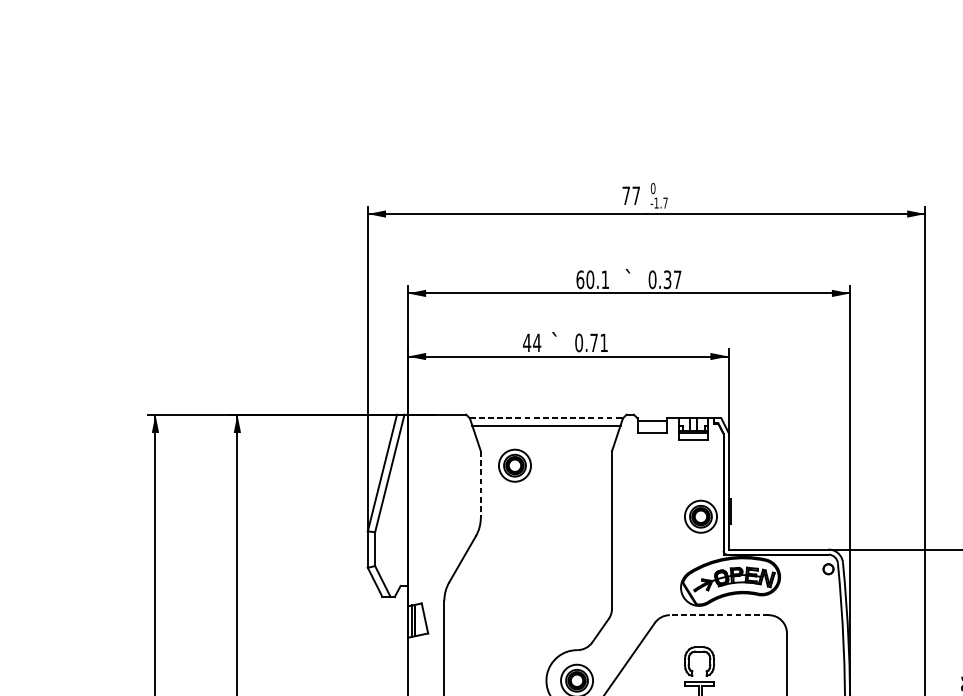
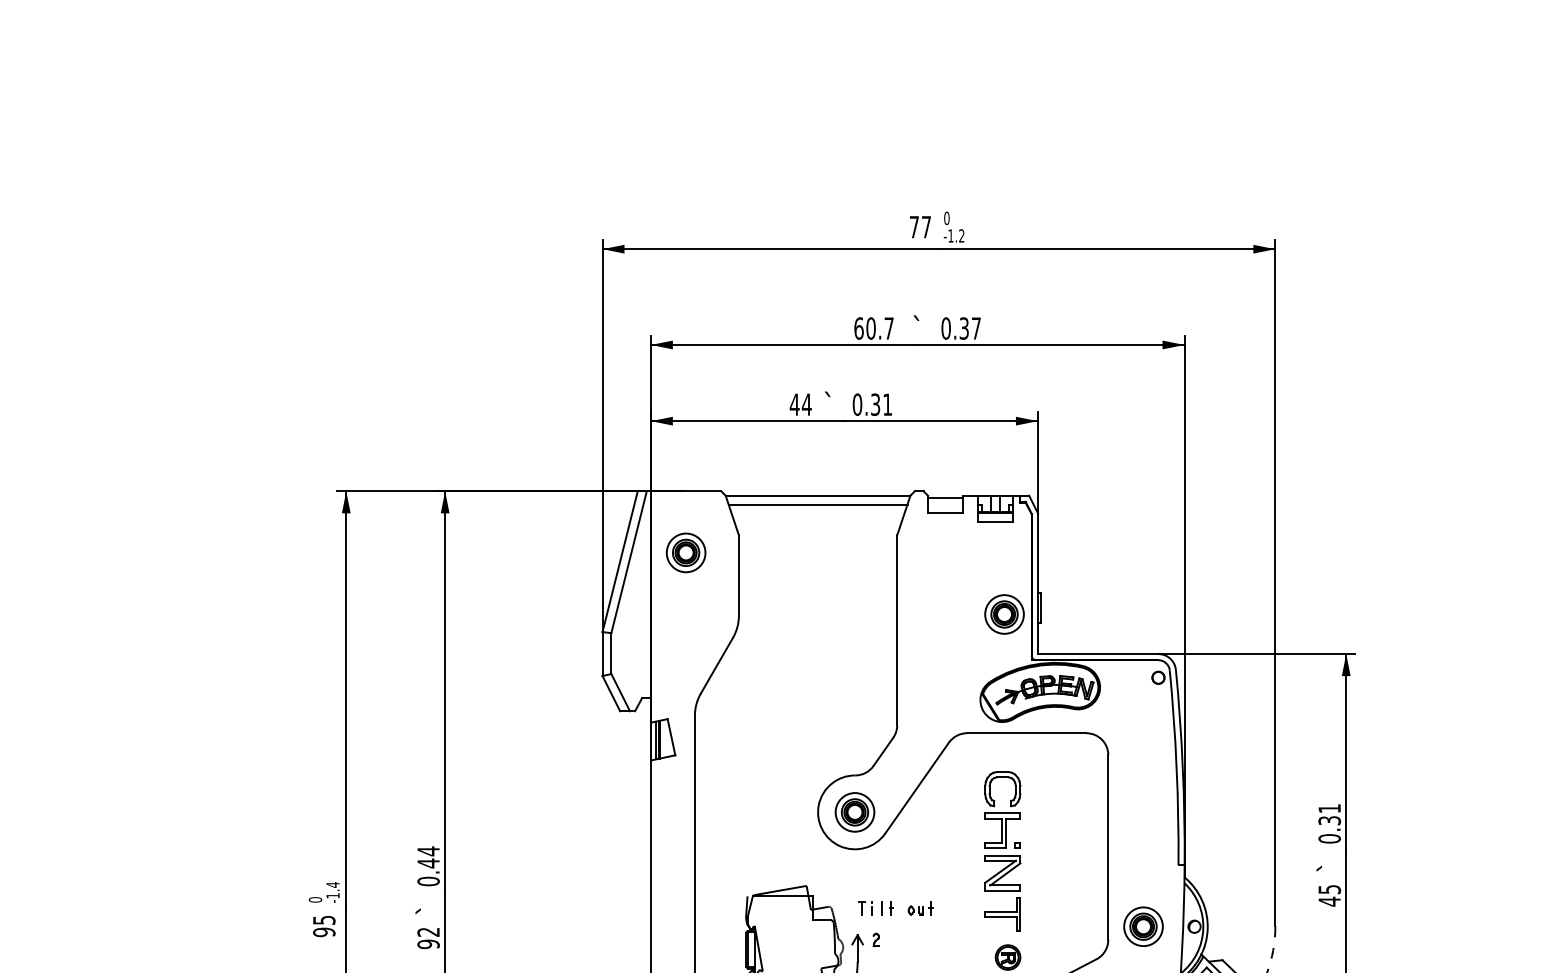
text: (665, 202) -> (961, 235), -1.7 -> -1.2
text: (604, 279) -> (888, 328), 60.1 -> 60.7
text: (594, 342) -> (875, 404), 0.71 -> 0.31
line: (546, 418) -> (818, 495), dashed -> solid
part: (514, 465) -> (685, 552), moved
line: (480, 485) -> (738, 576), dashed -> solid
line: (719, 615) -> (1026, 733), dashed -> solid

